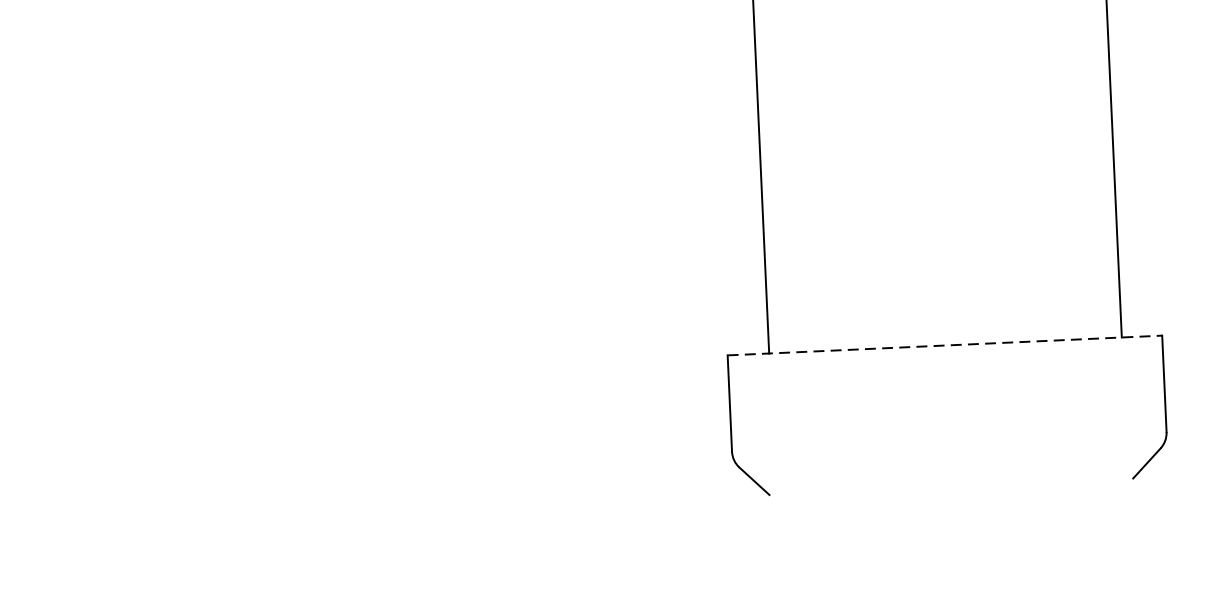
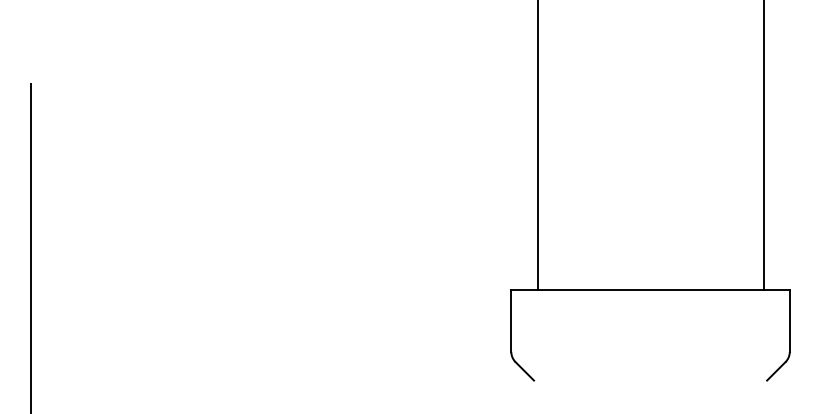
line: (946, 346) -> (651, 290), dashed -> solid

